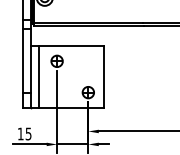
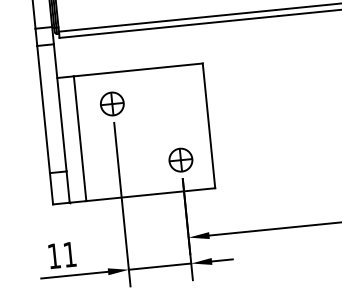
text: (28, 133) -> (69, 253), 15 -> 11

